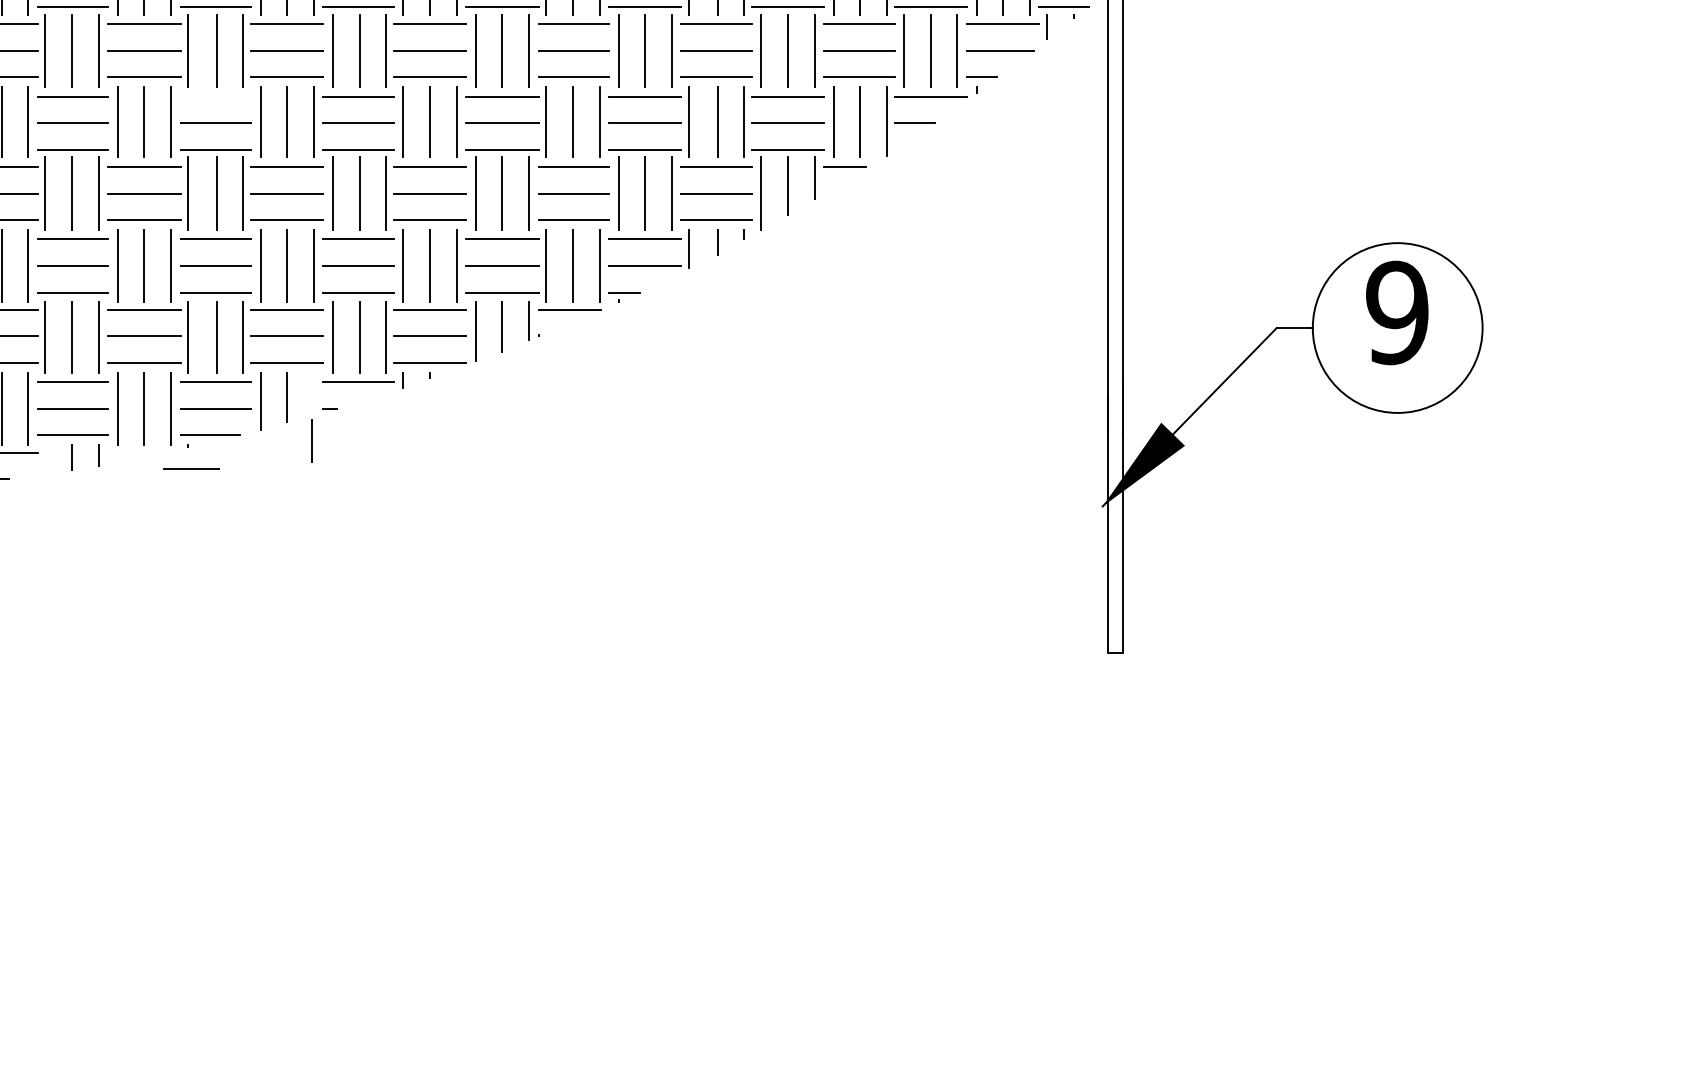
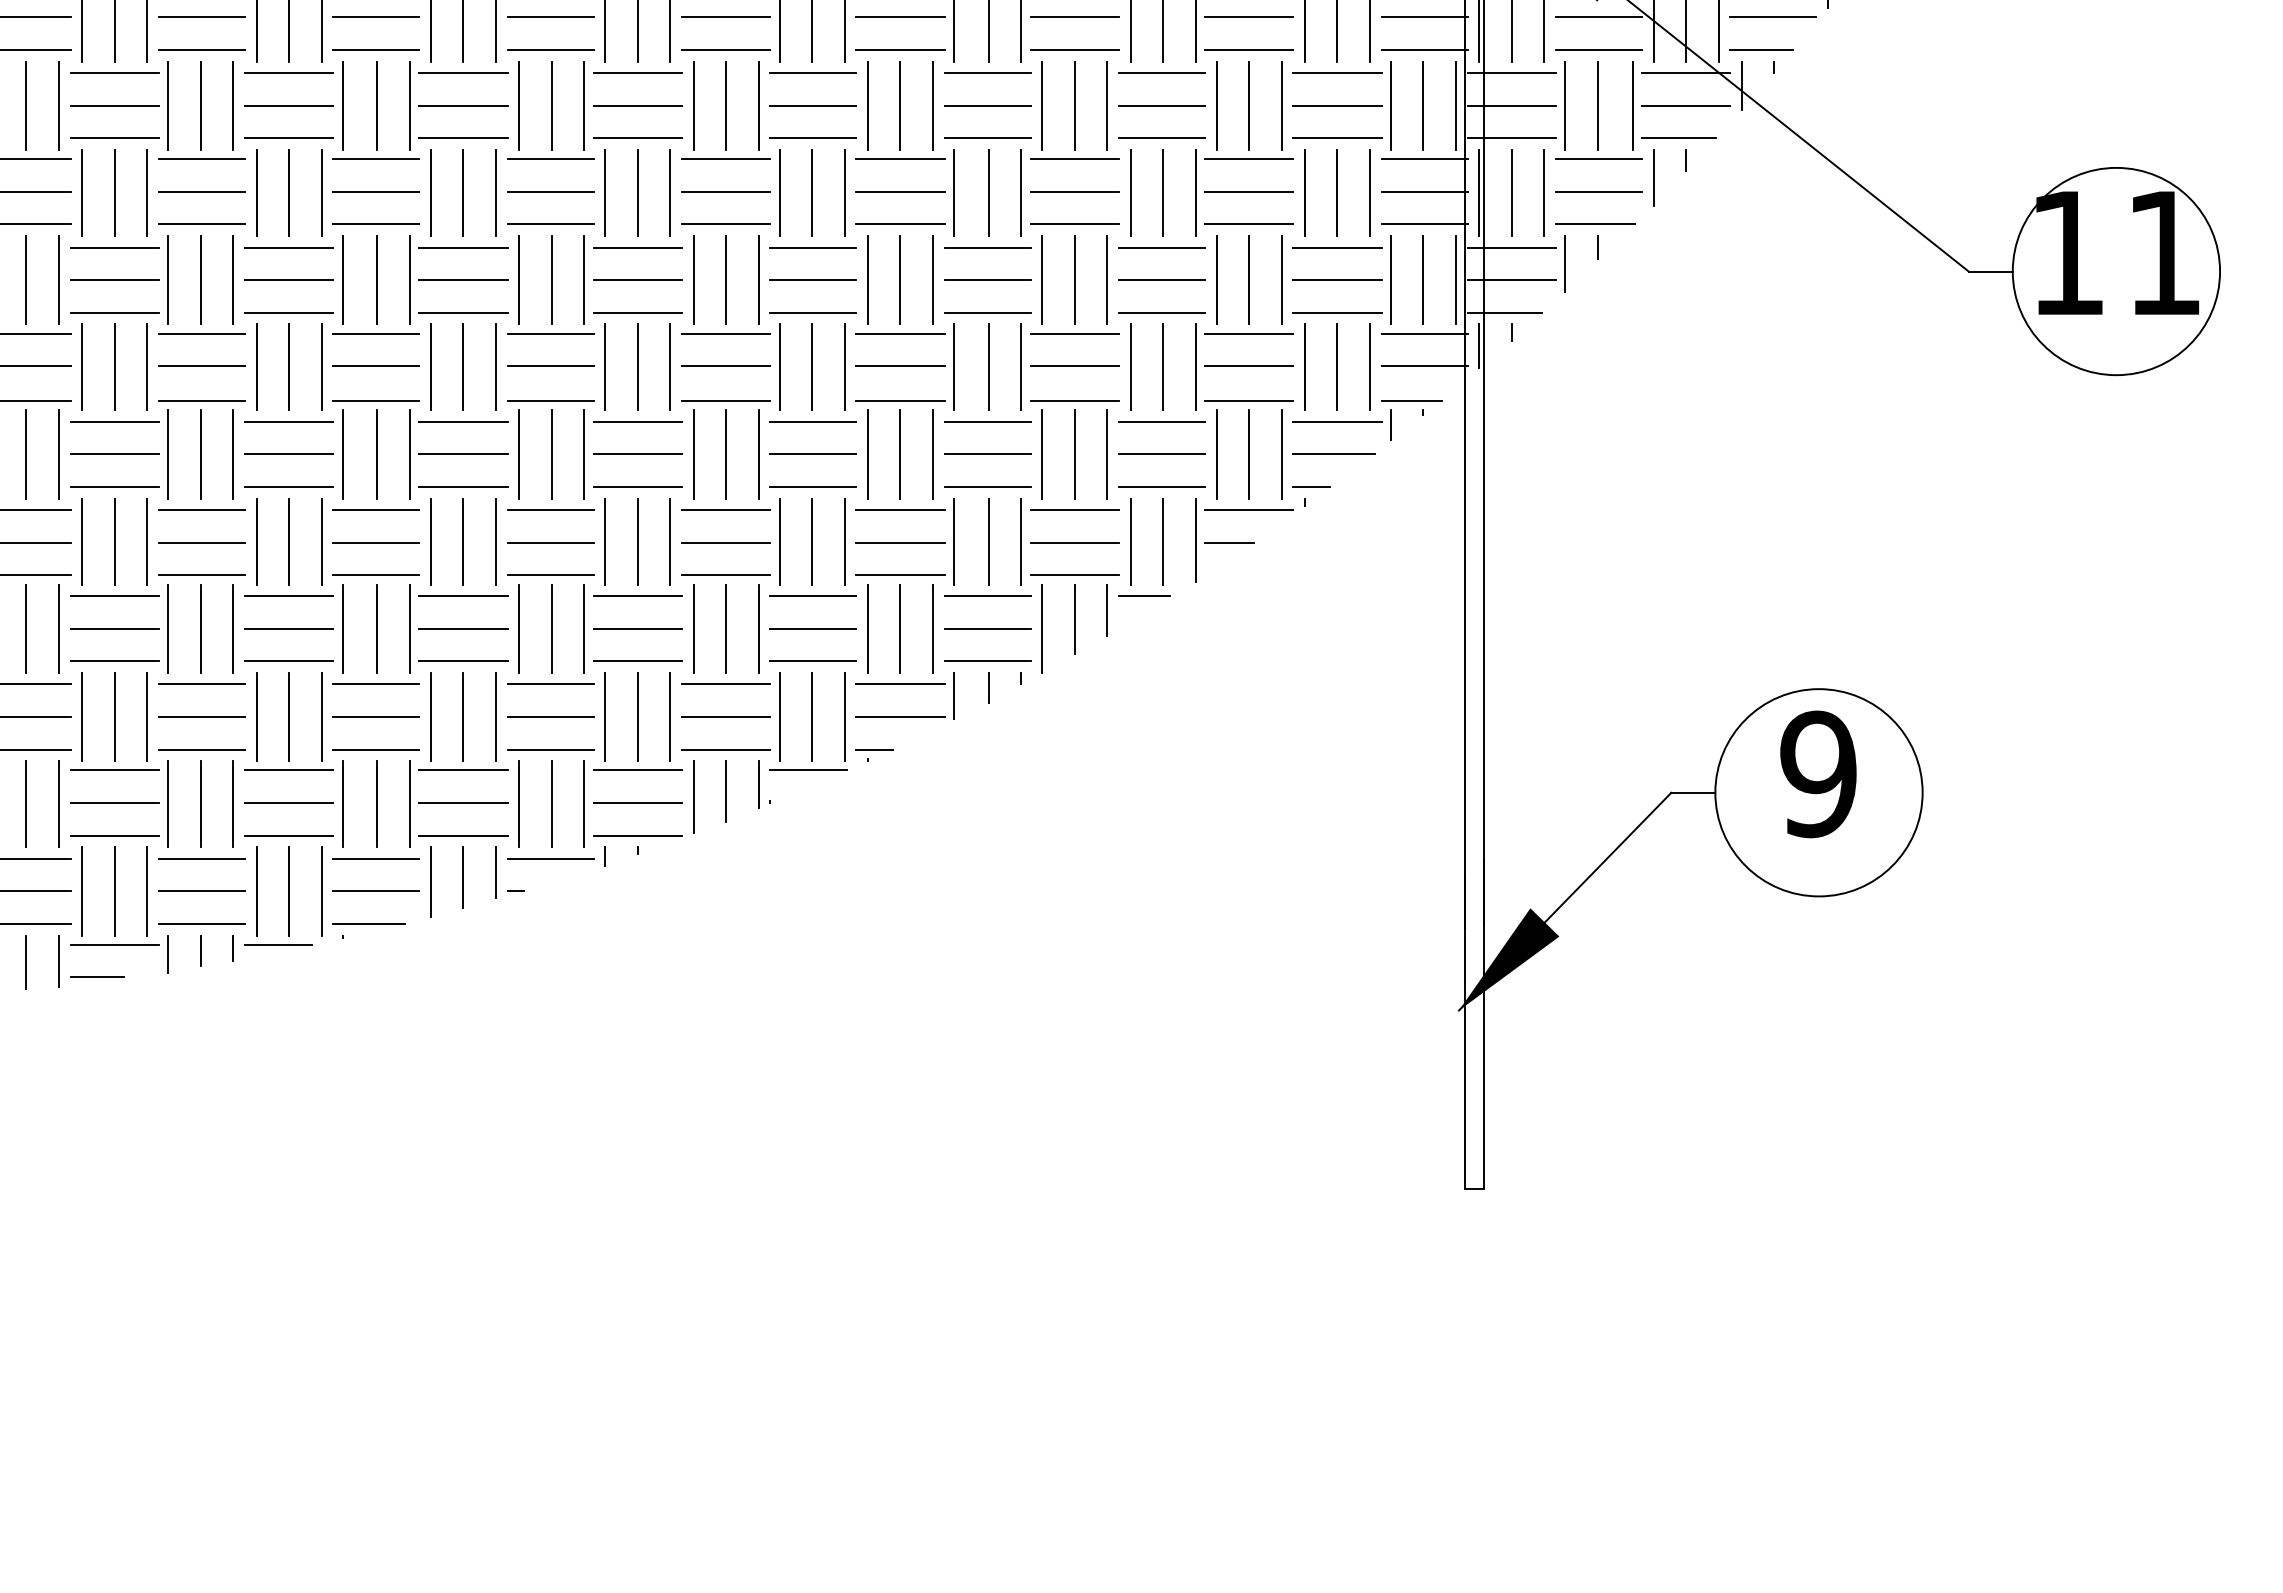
line: (216, 96) -> (376, 510), added
line: (311, 440) -> (495, 872), moved
line: (45, 459) -> (168, 953), added
line: (191, 468) -> (278, 944), moved

